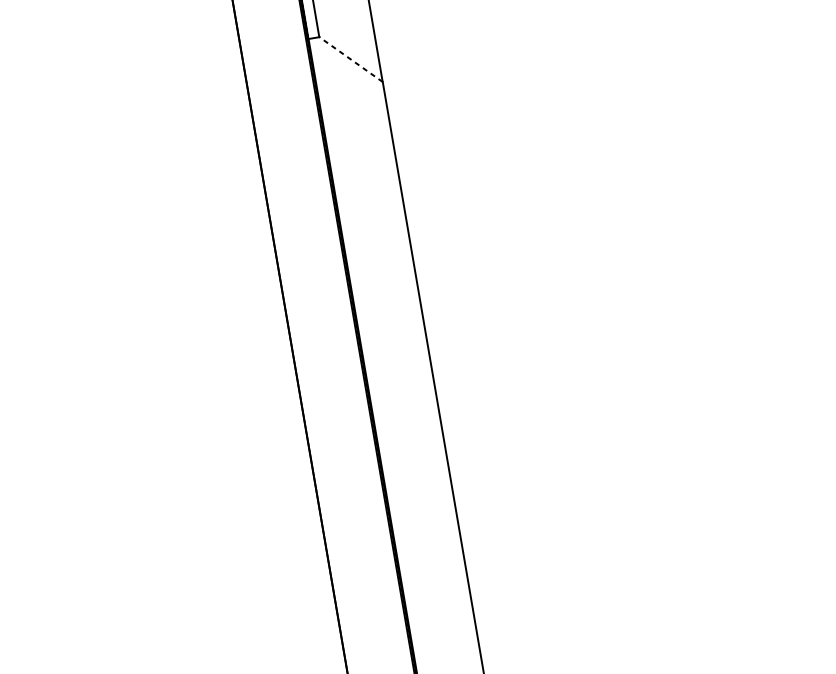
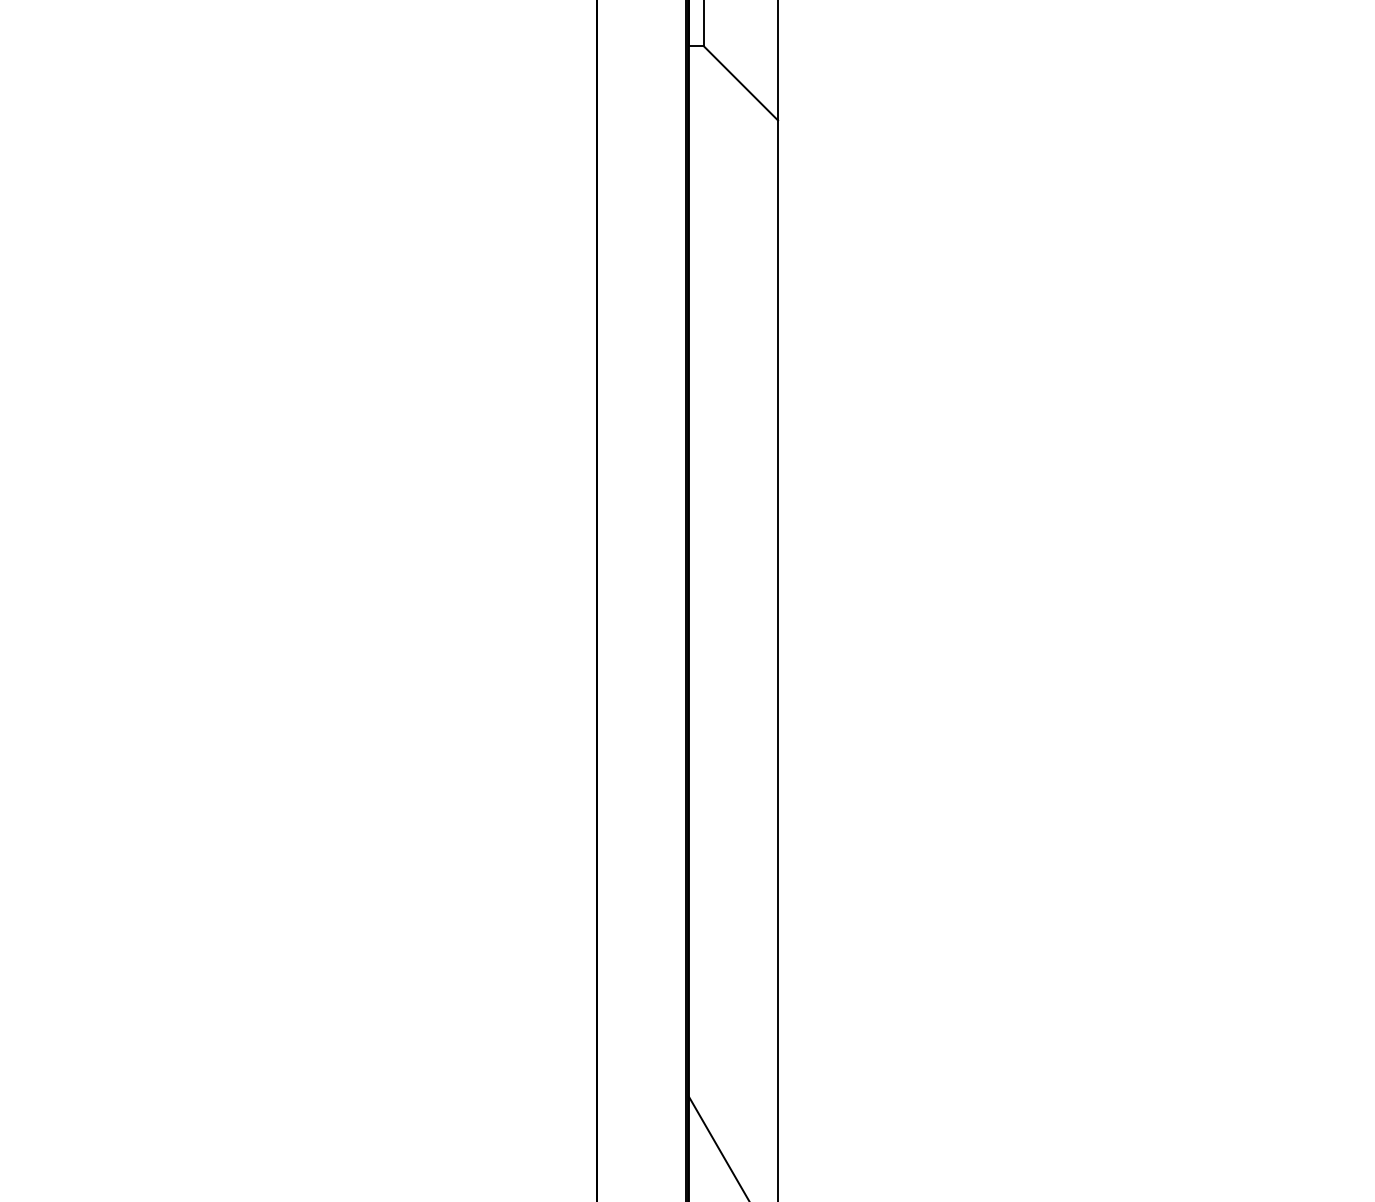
line: (350, 59) -> (740, 83), dashed -> solid

